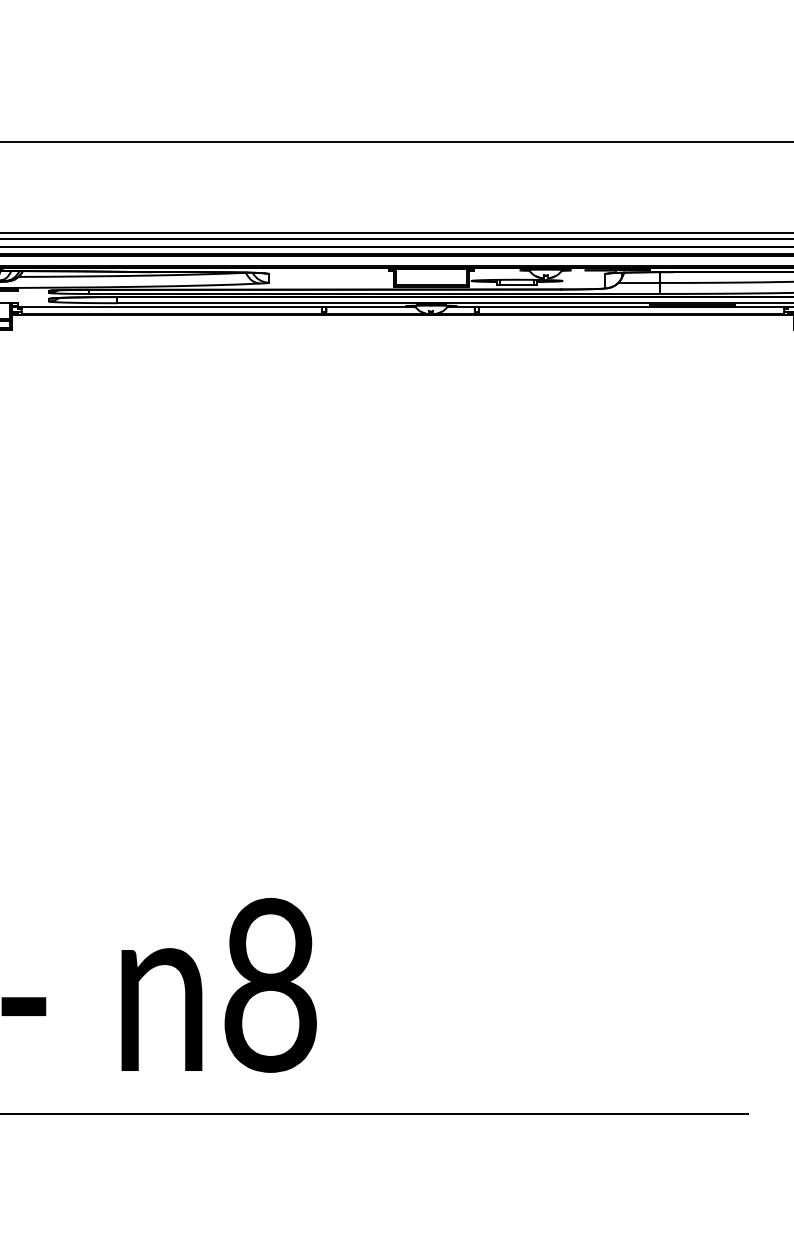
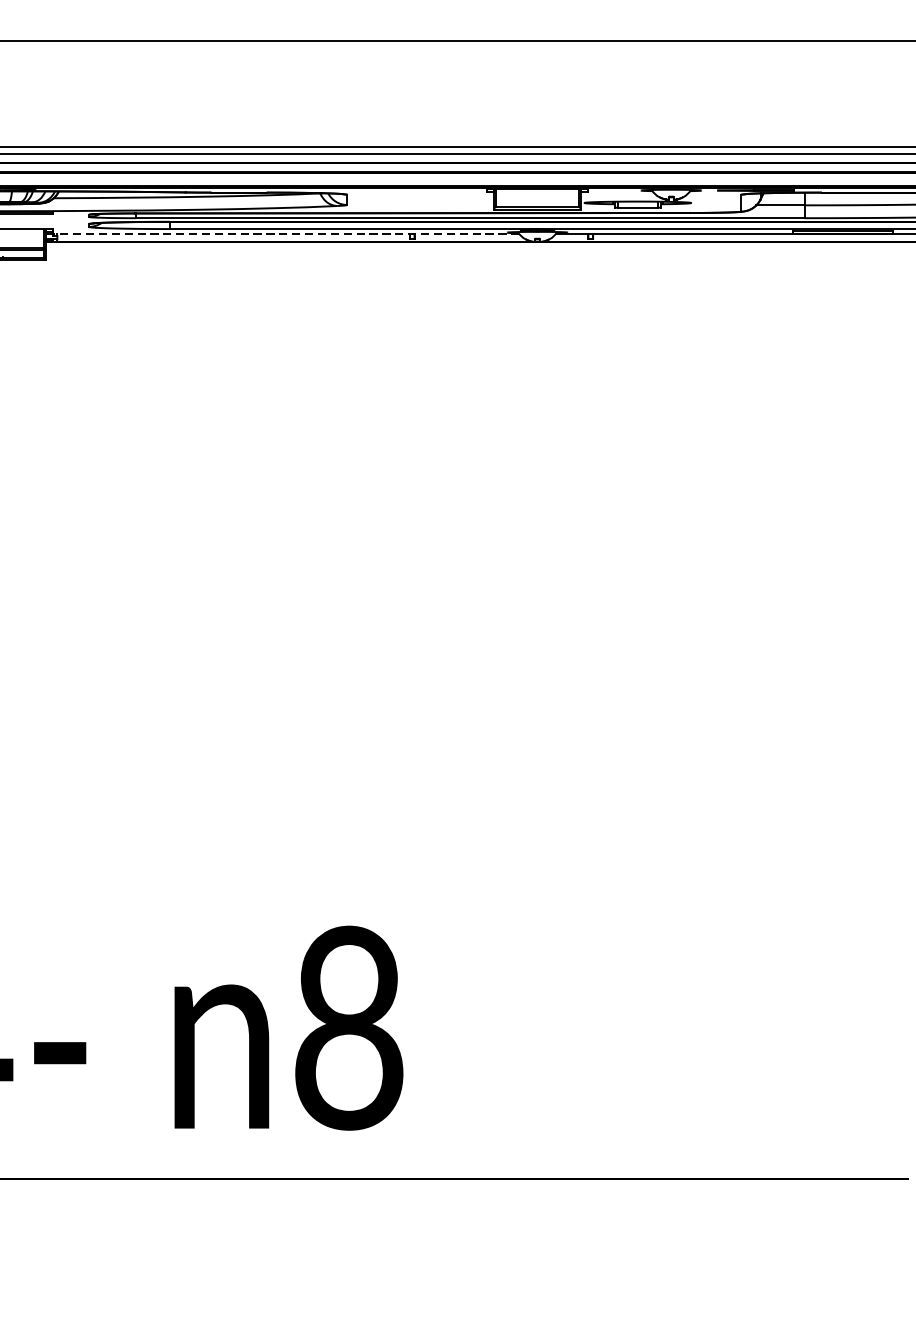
line: (213, 307) -> (282, 234), solid -> dashed

